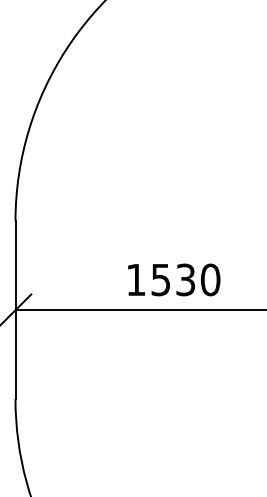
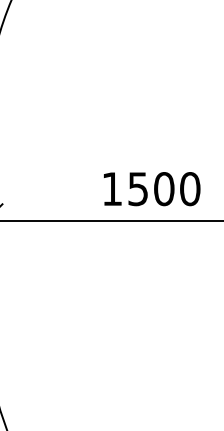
text: (185, 279) -> (163, 188), 1530 -> 1500

